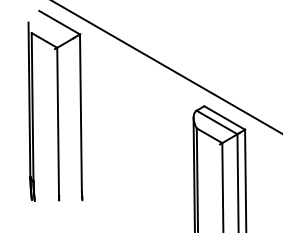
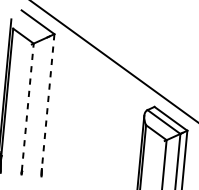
line: (80, 113) -> (47, 101), solid -> dashed
line: (58, 121) -> (28, 106), solid -> dashed

